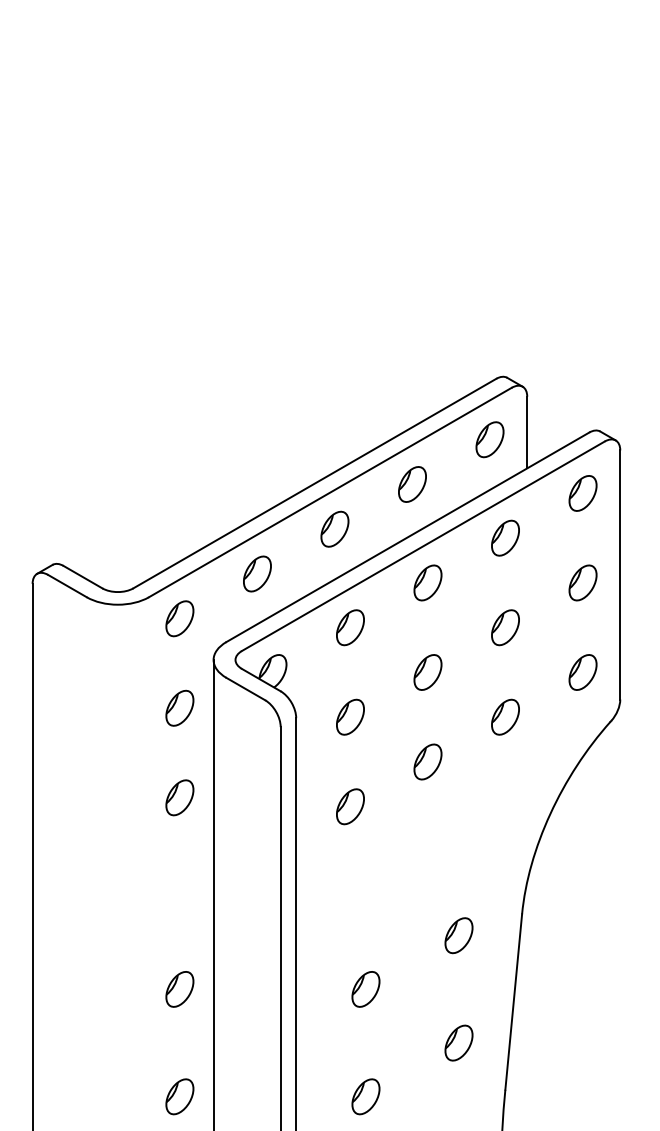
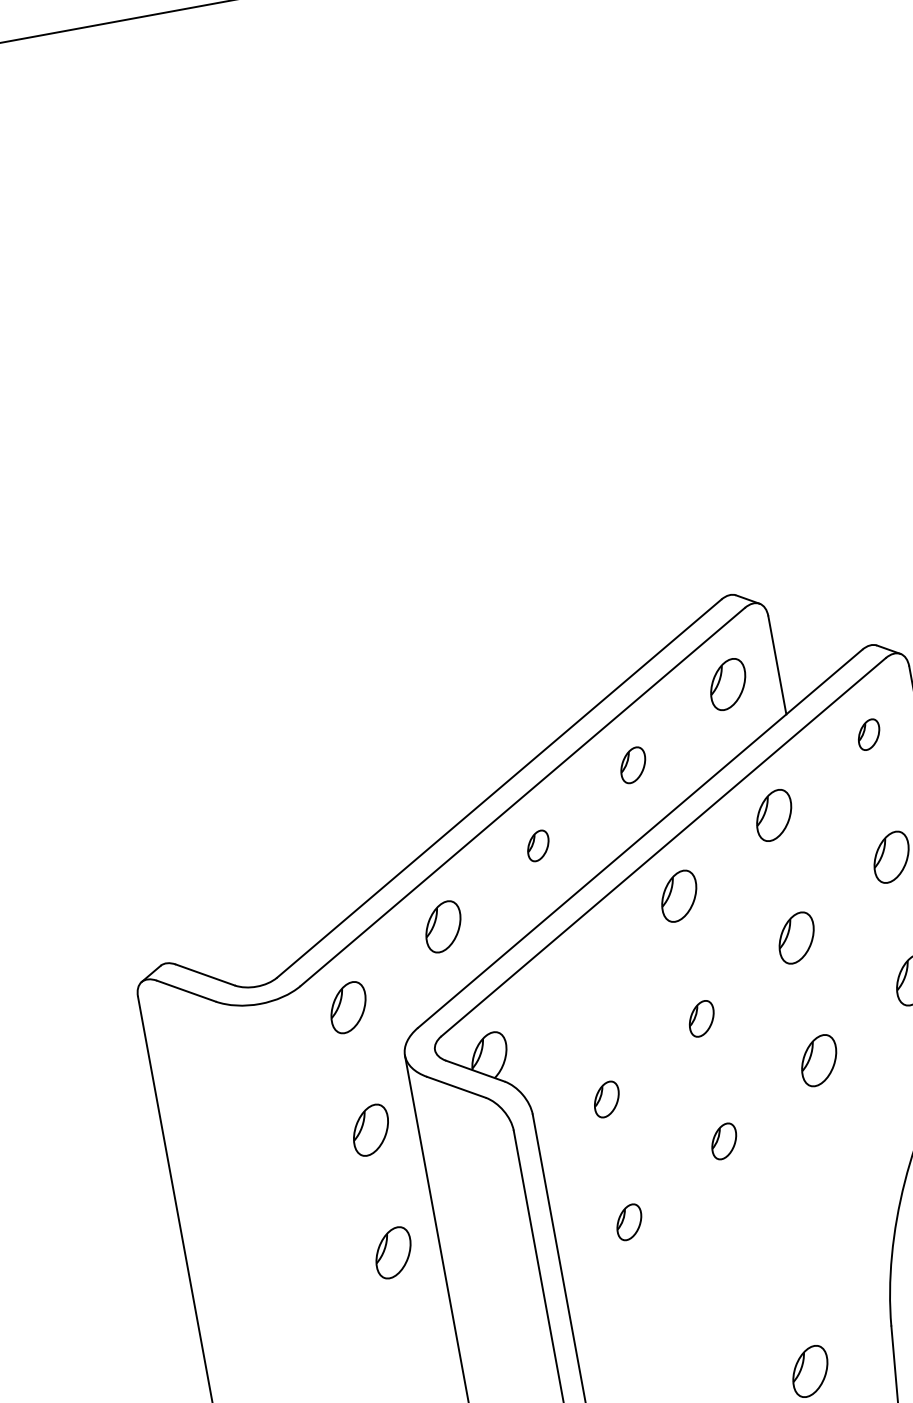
part: (412, 484) -> (633, 765), size x0.7
part: (582, 493) -> (868, 734), size x0.6
part: (334, 528) -> (537, 845), size x0.6
part: (350, 627) -> (584, 976), removed
part: (427, 672) -> (701, 1018), size x0.7
part: (350, 716) -> (606, 1098), size x0.7
part: (427, 761) -> (723, 1140), size x0.7
part: (350, 806) -> (629, 1221), size x0.7

